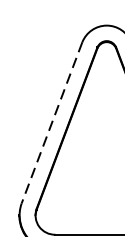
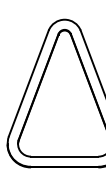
line: (51, 123) -> (28, 83), dashed -> solid

